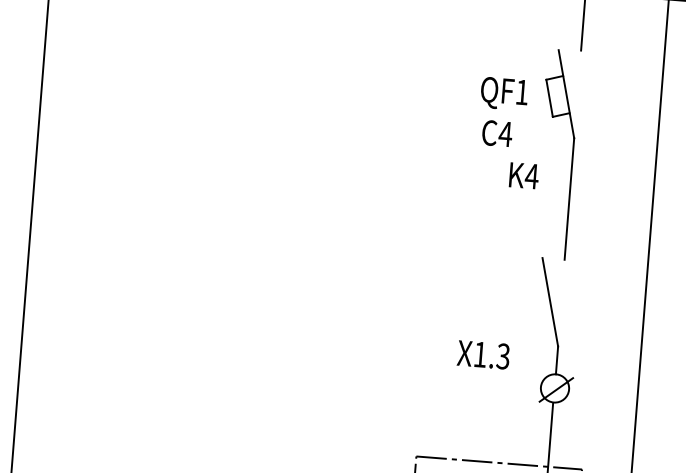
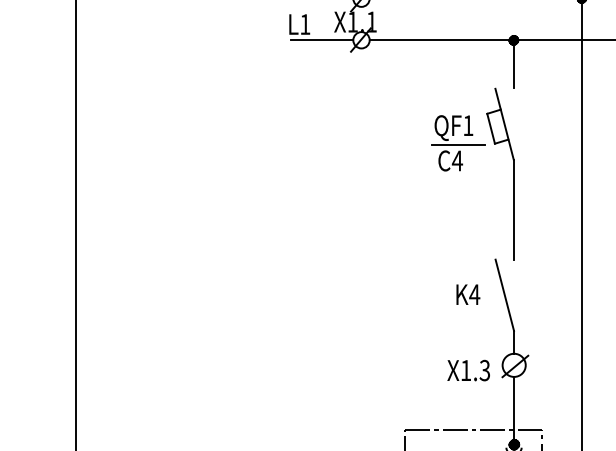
line: (508, 114) -> (458, 144), added
text: (524, 175) -> (468, 294), moved
text: (483, 354) -> (468, 370), moved

